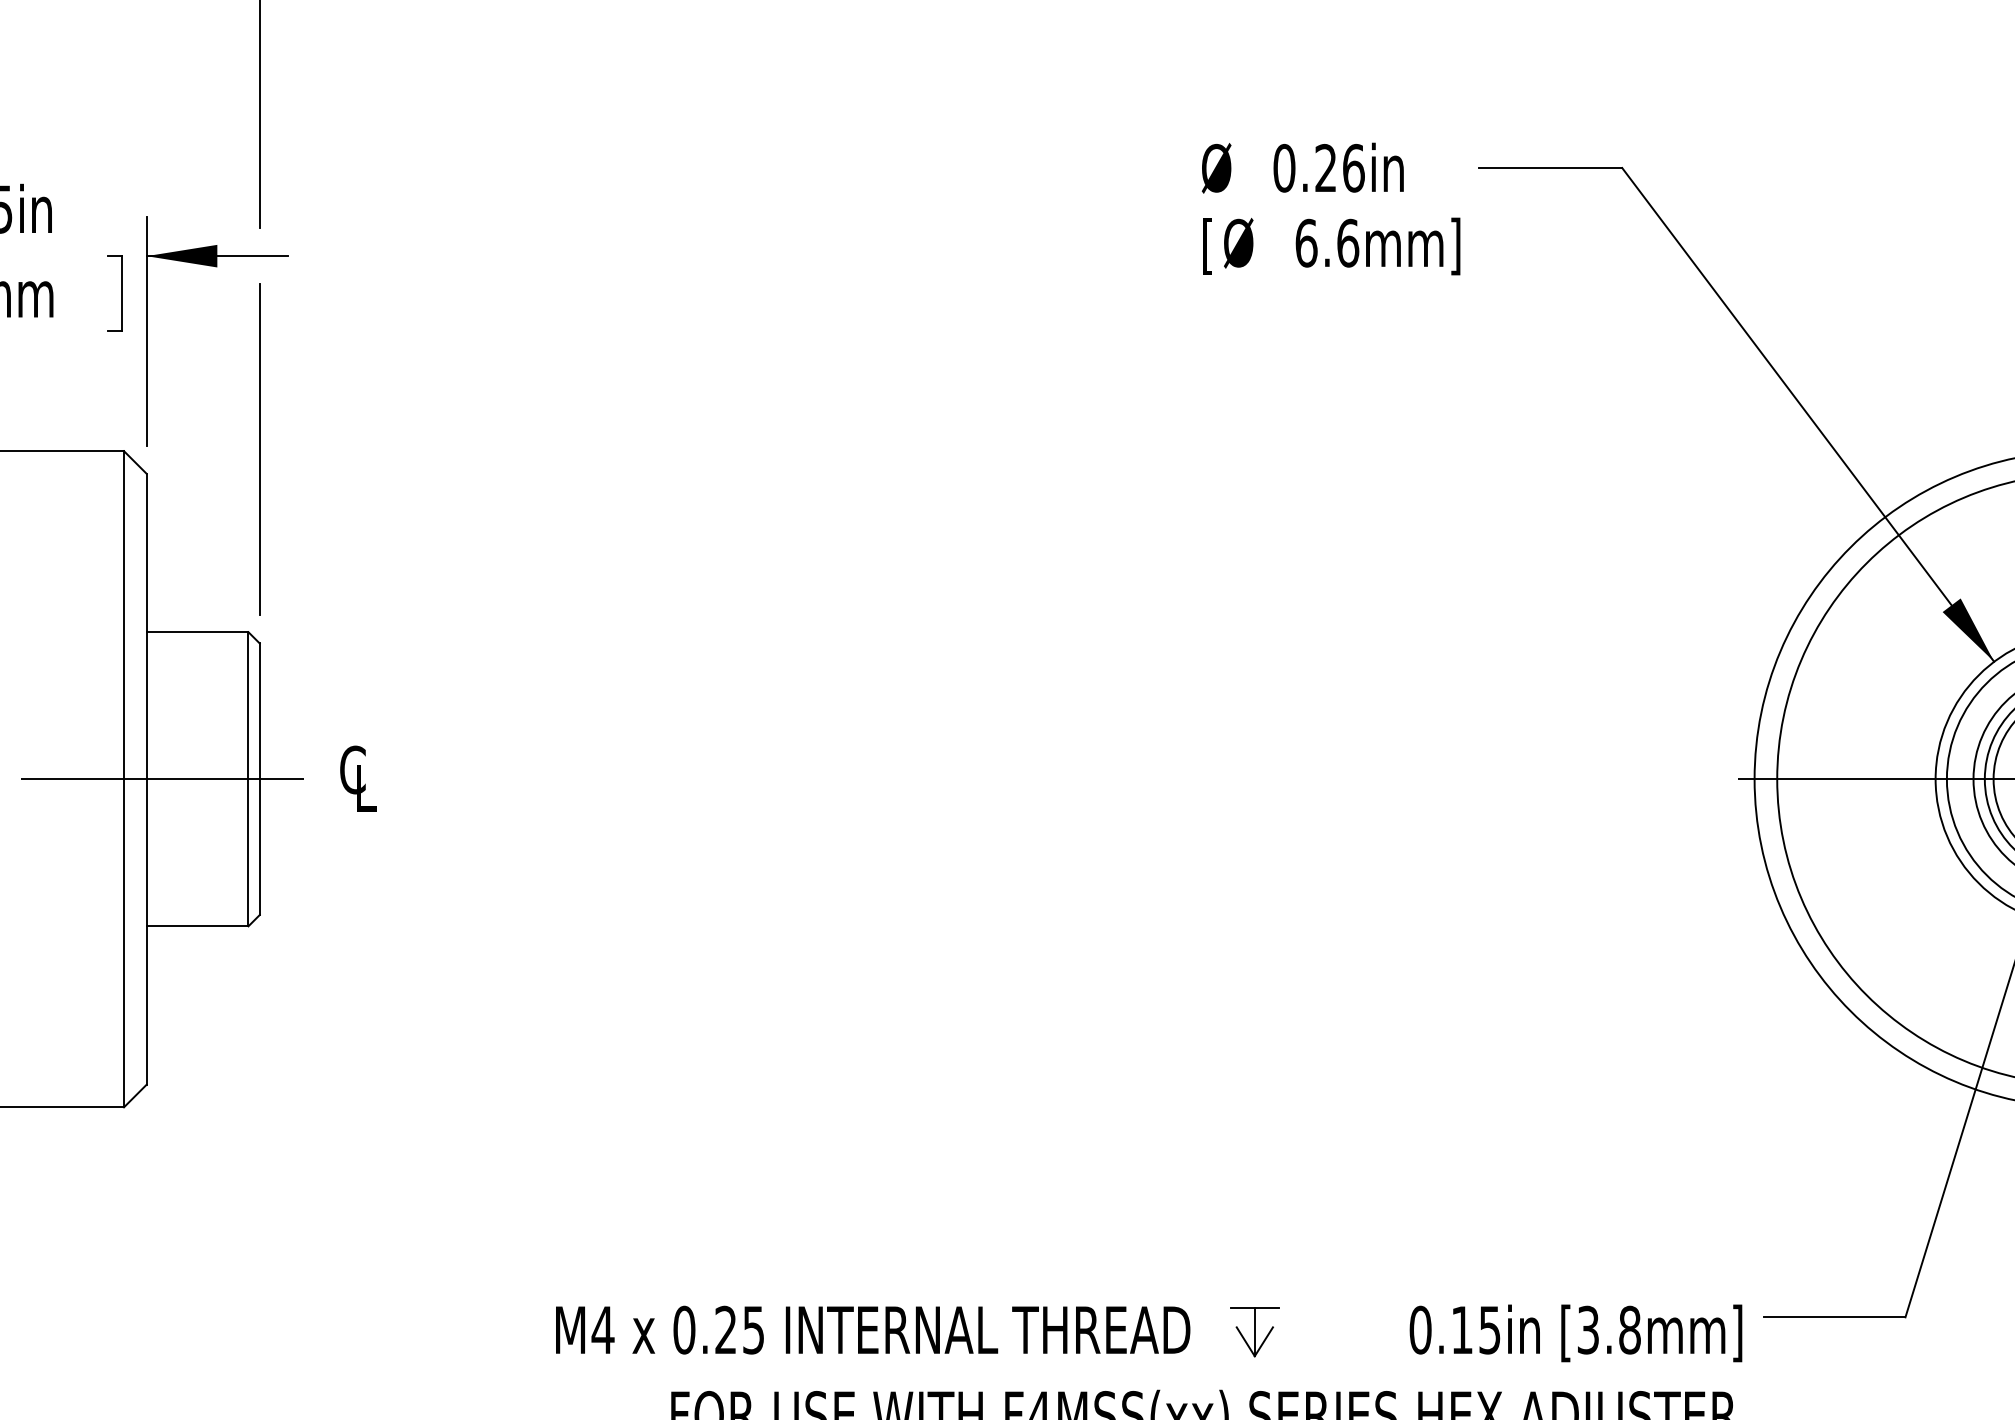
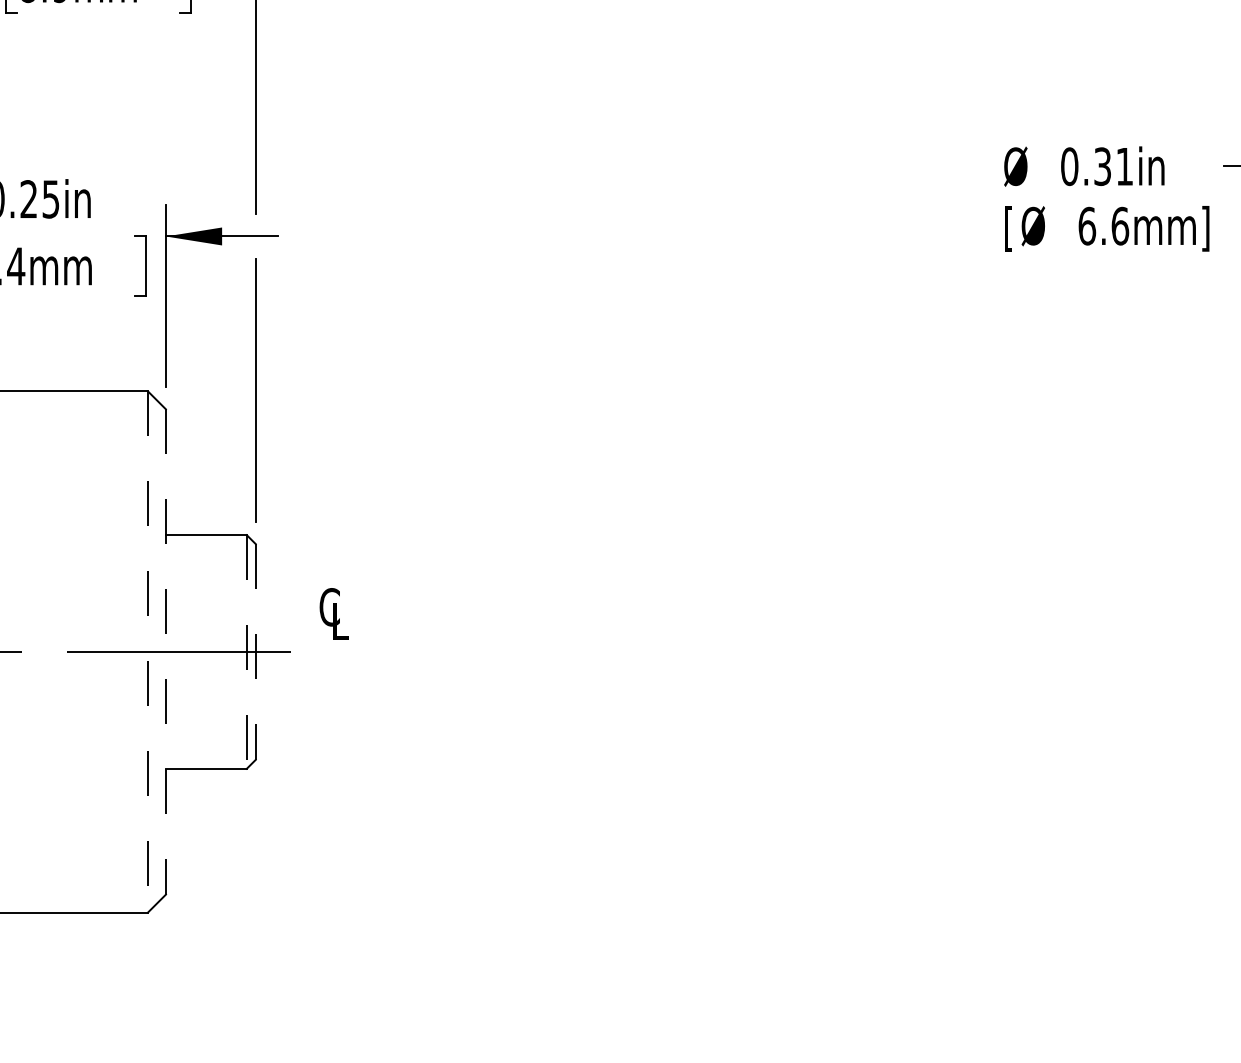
text: (1339, 167) -> (1113, 166), 0.26in -> 0.31in
text: (358, 778) -> (334, 614), moved
line: (124, 779) -> (148, 652), solid -> dashed
line: (146, 779) -> (165, 652), solid -> dashed
line: (248, 779) -> (246, 652), solid -> dashed
line: (259, 779) -> (255, 652), solid -> dashed

